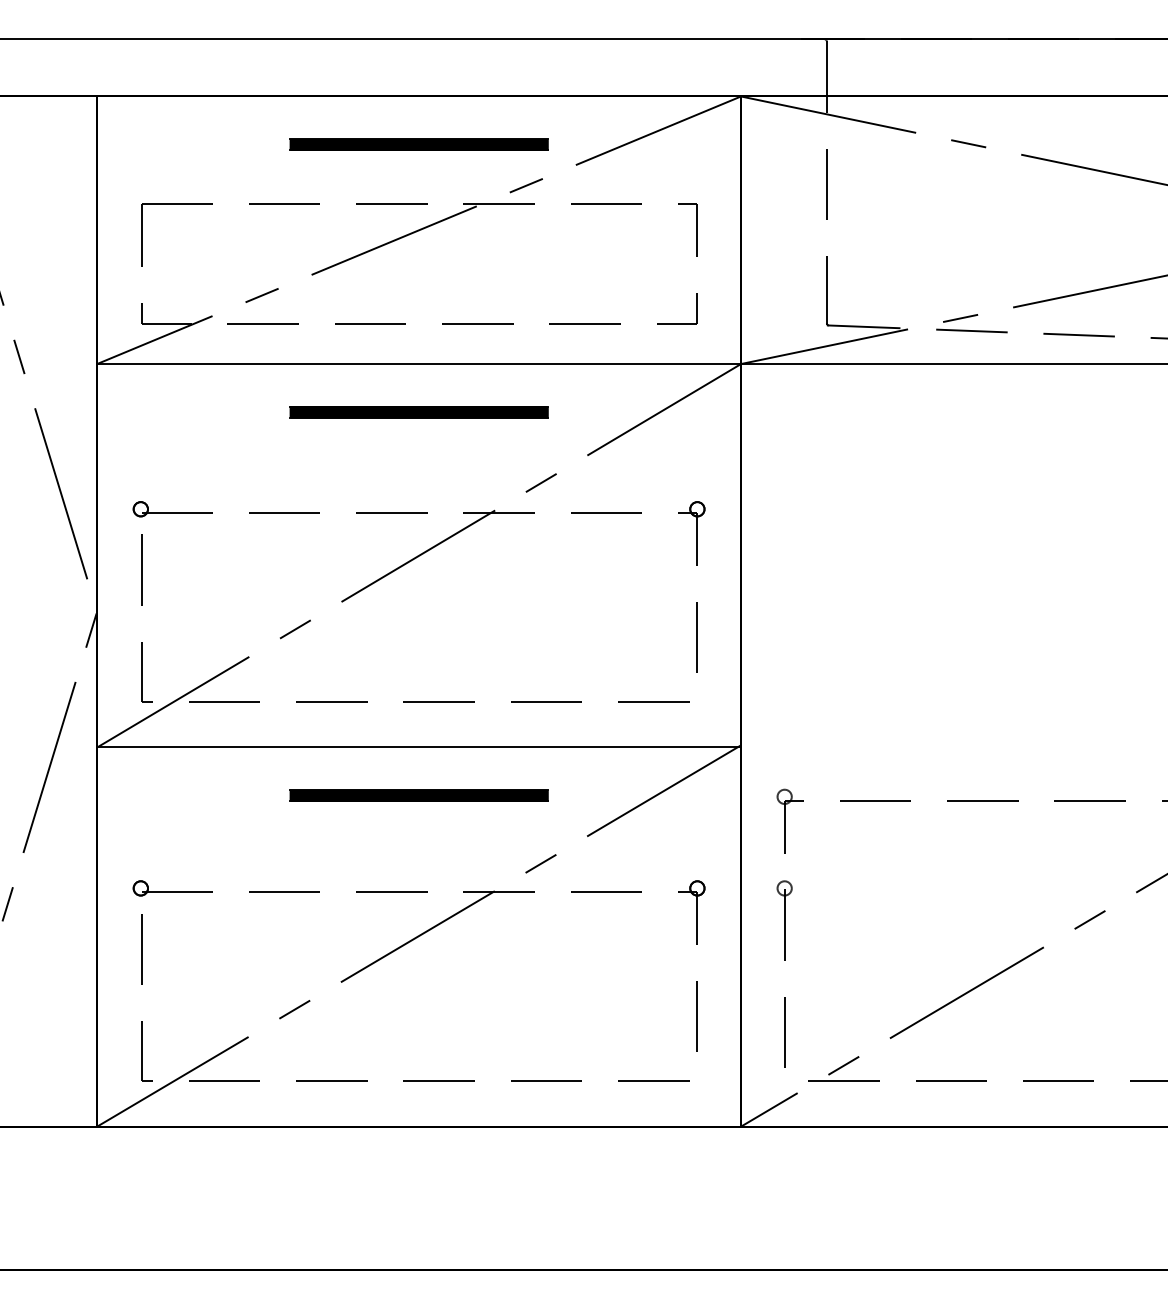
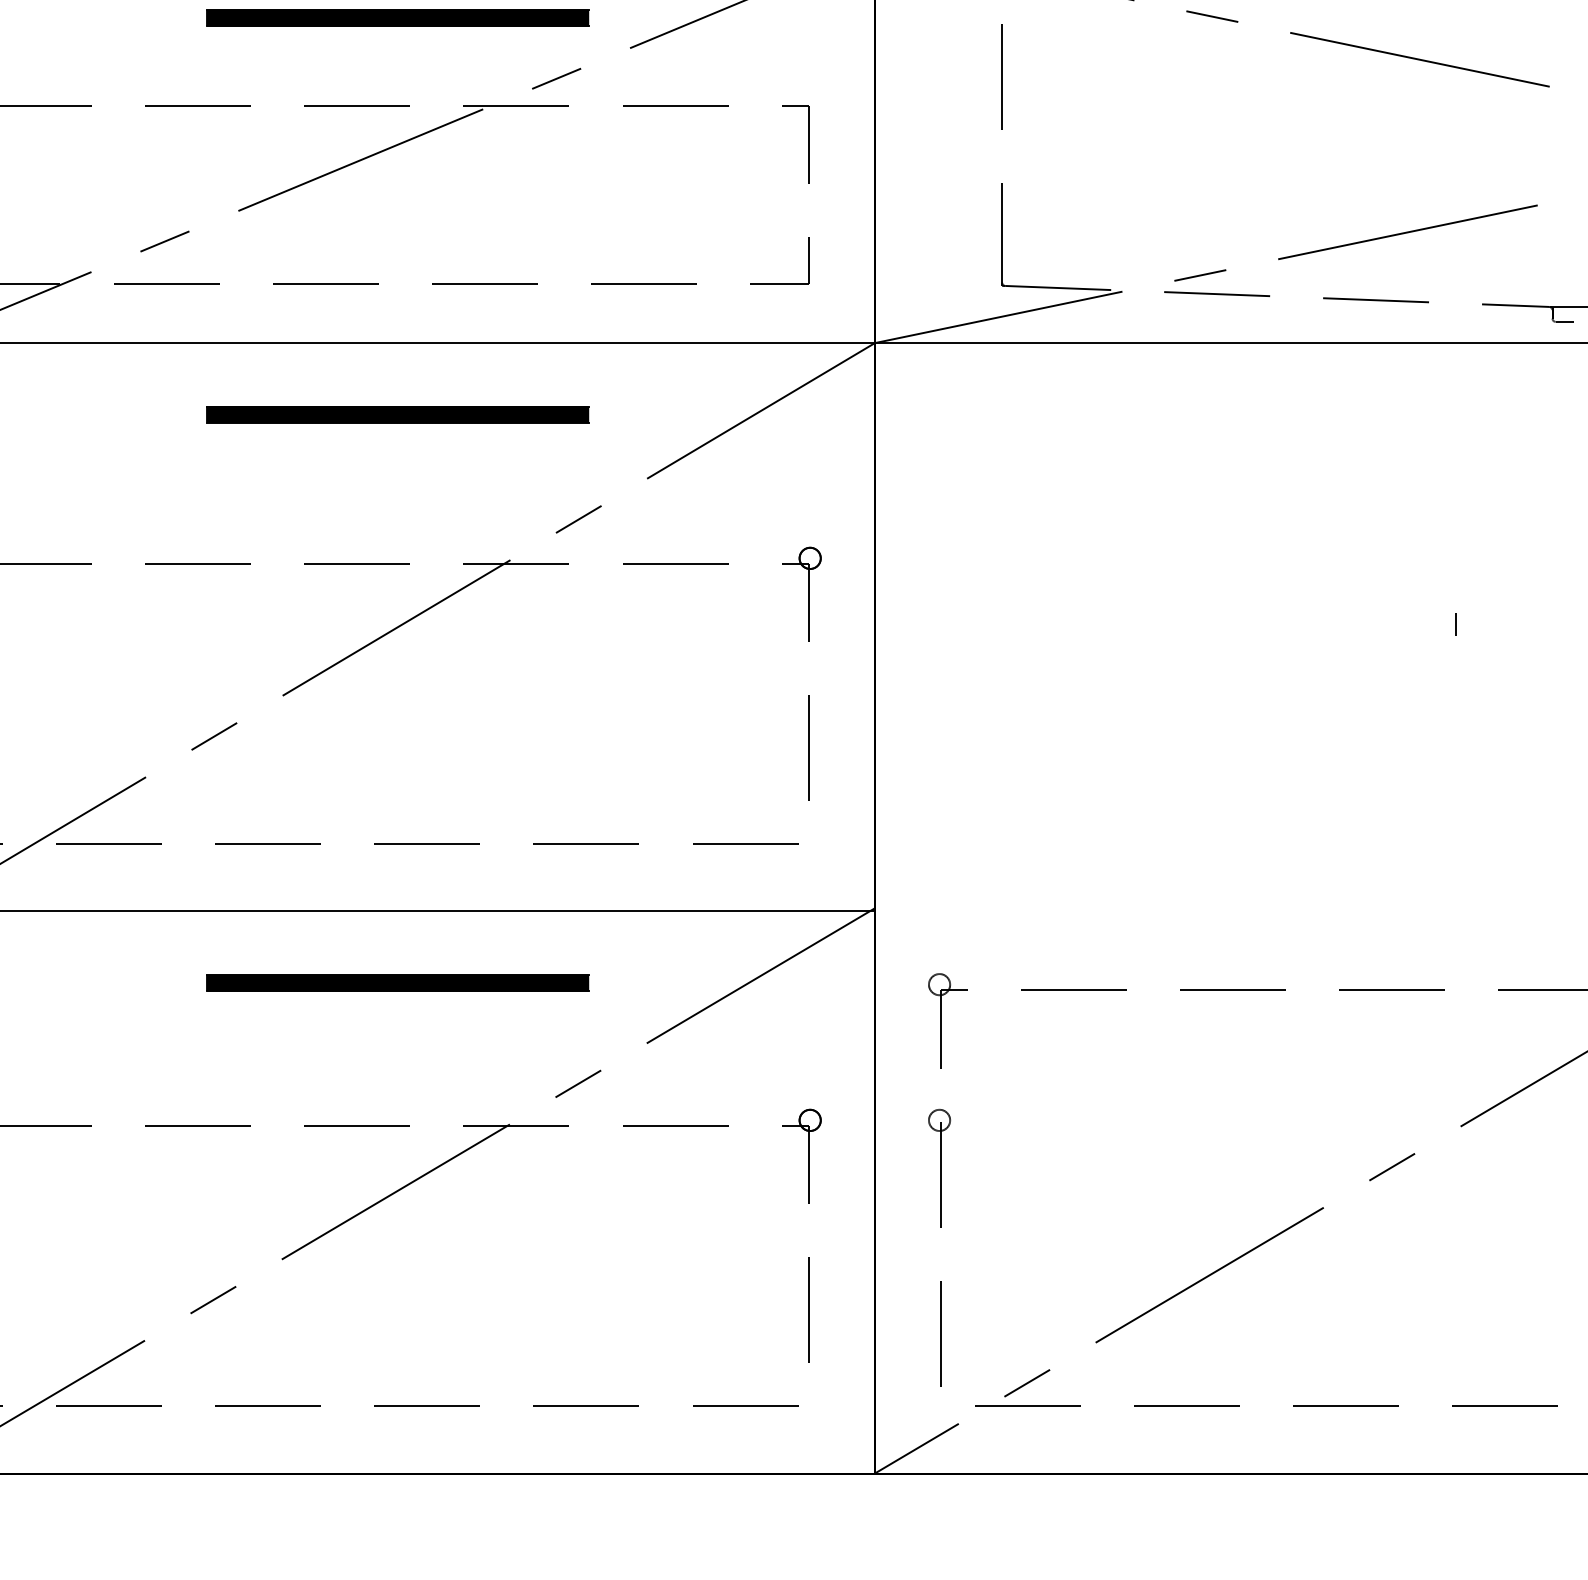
line: (1132, 553) -> (1455, 623), added

